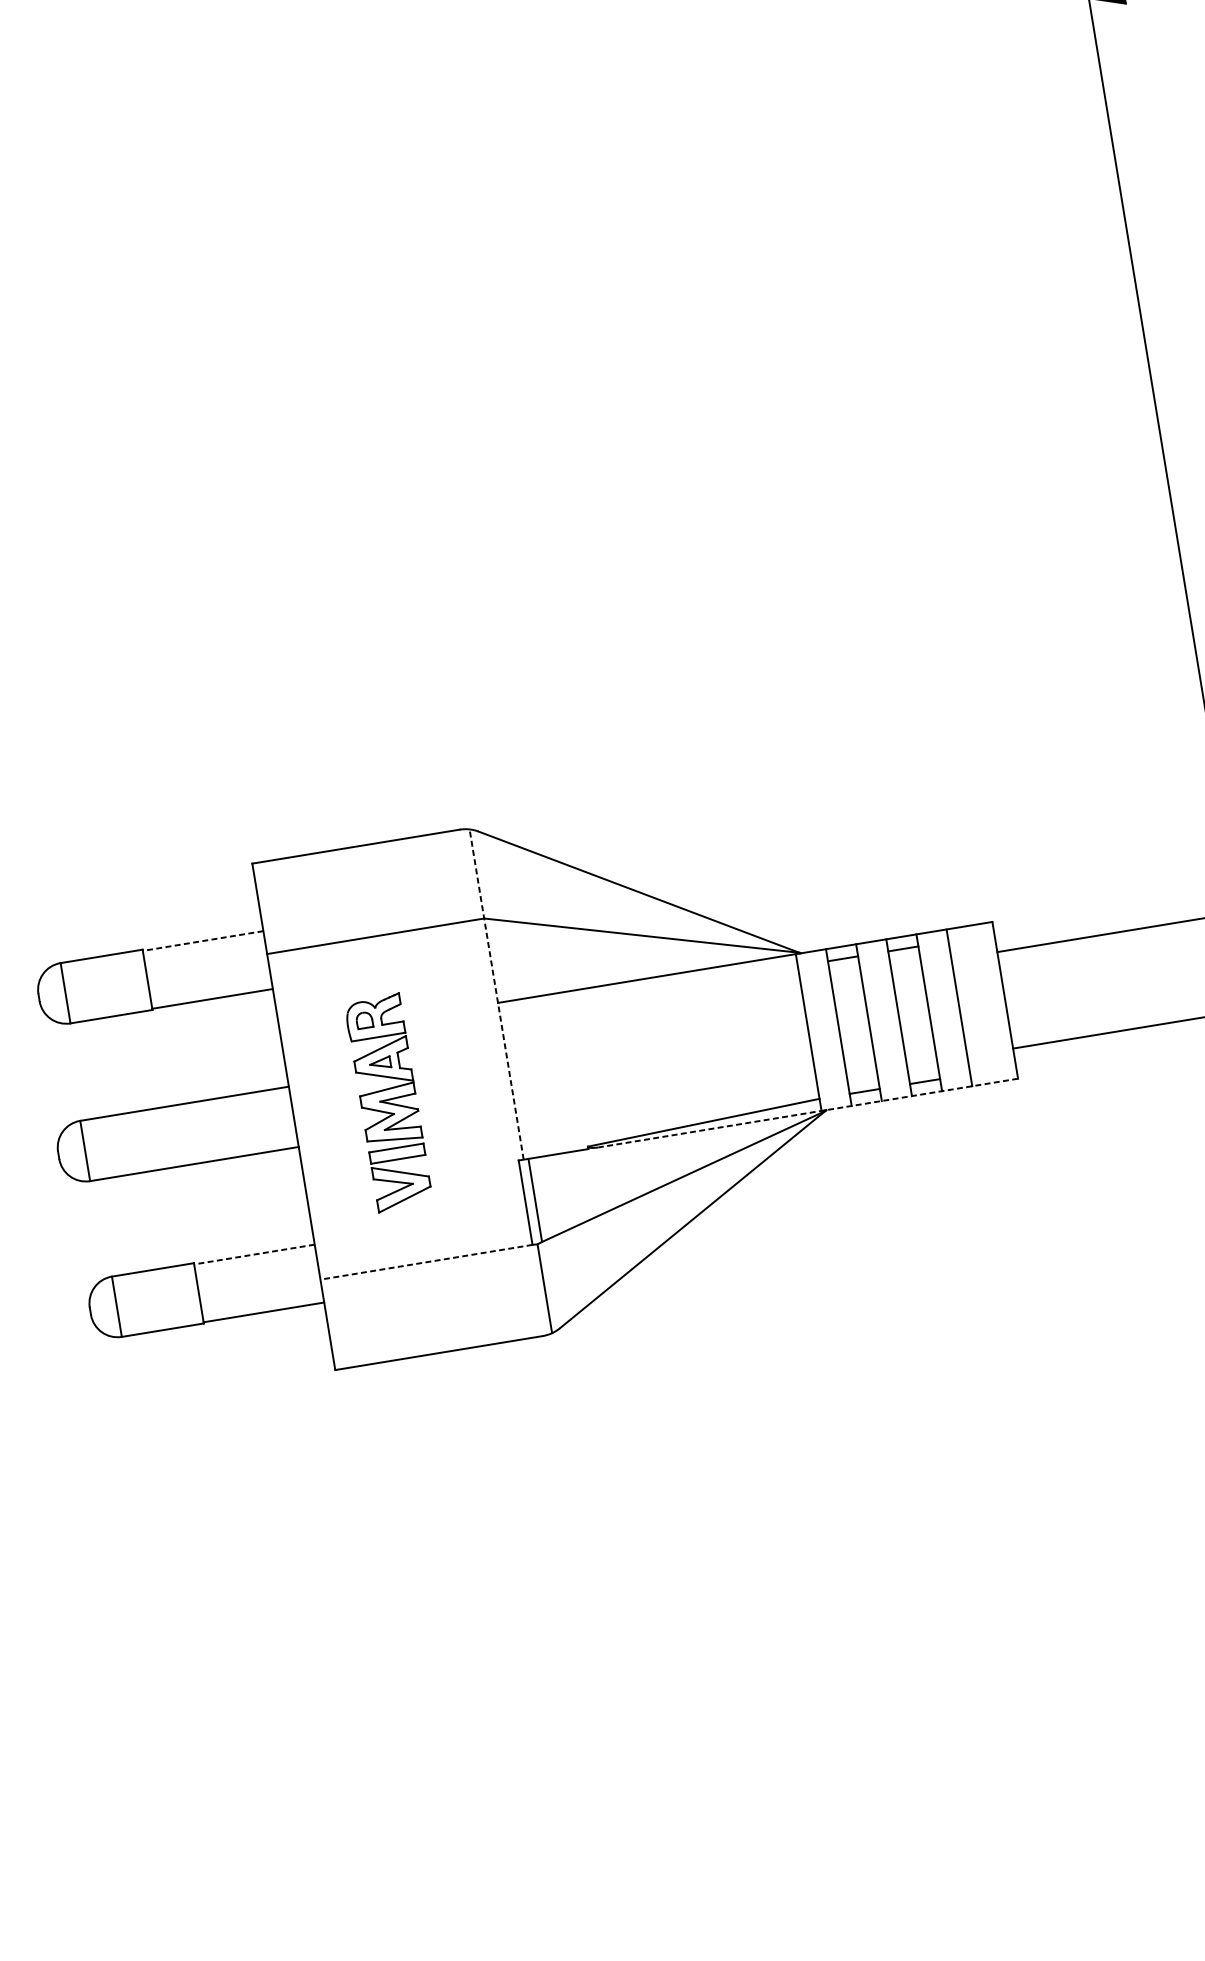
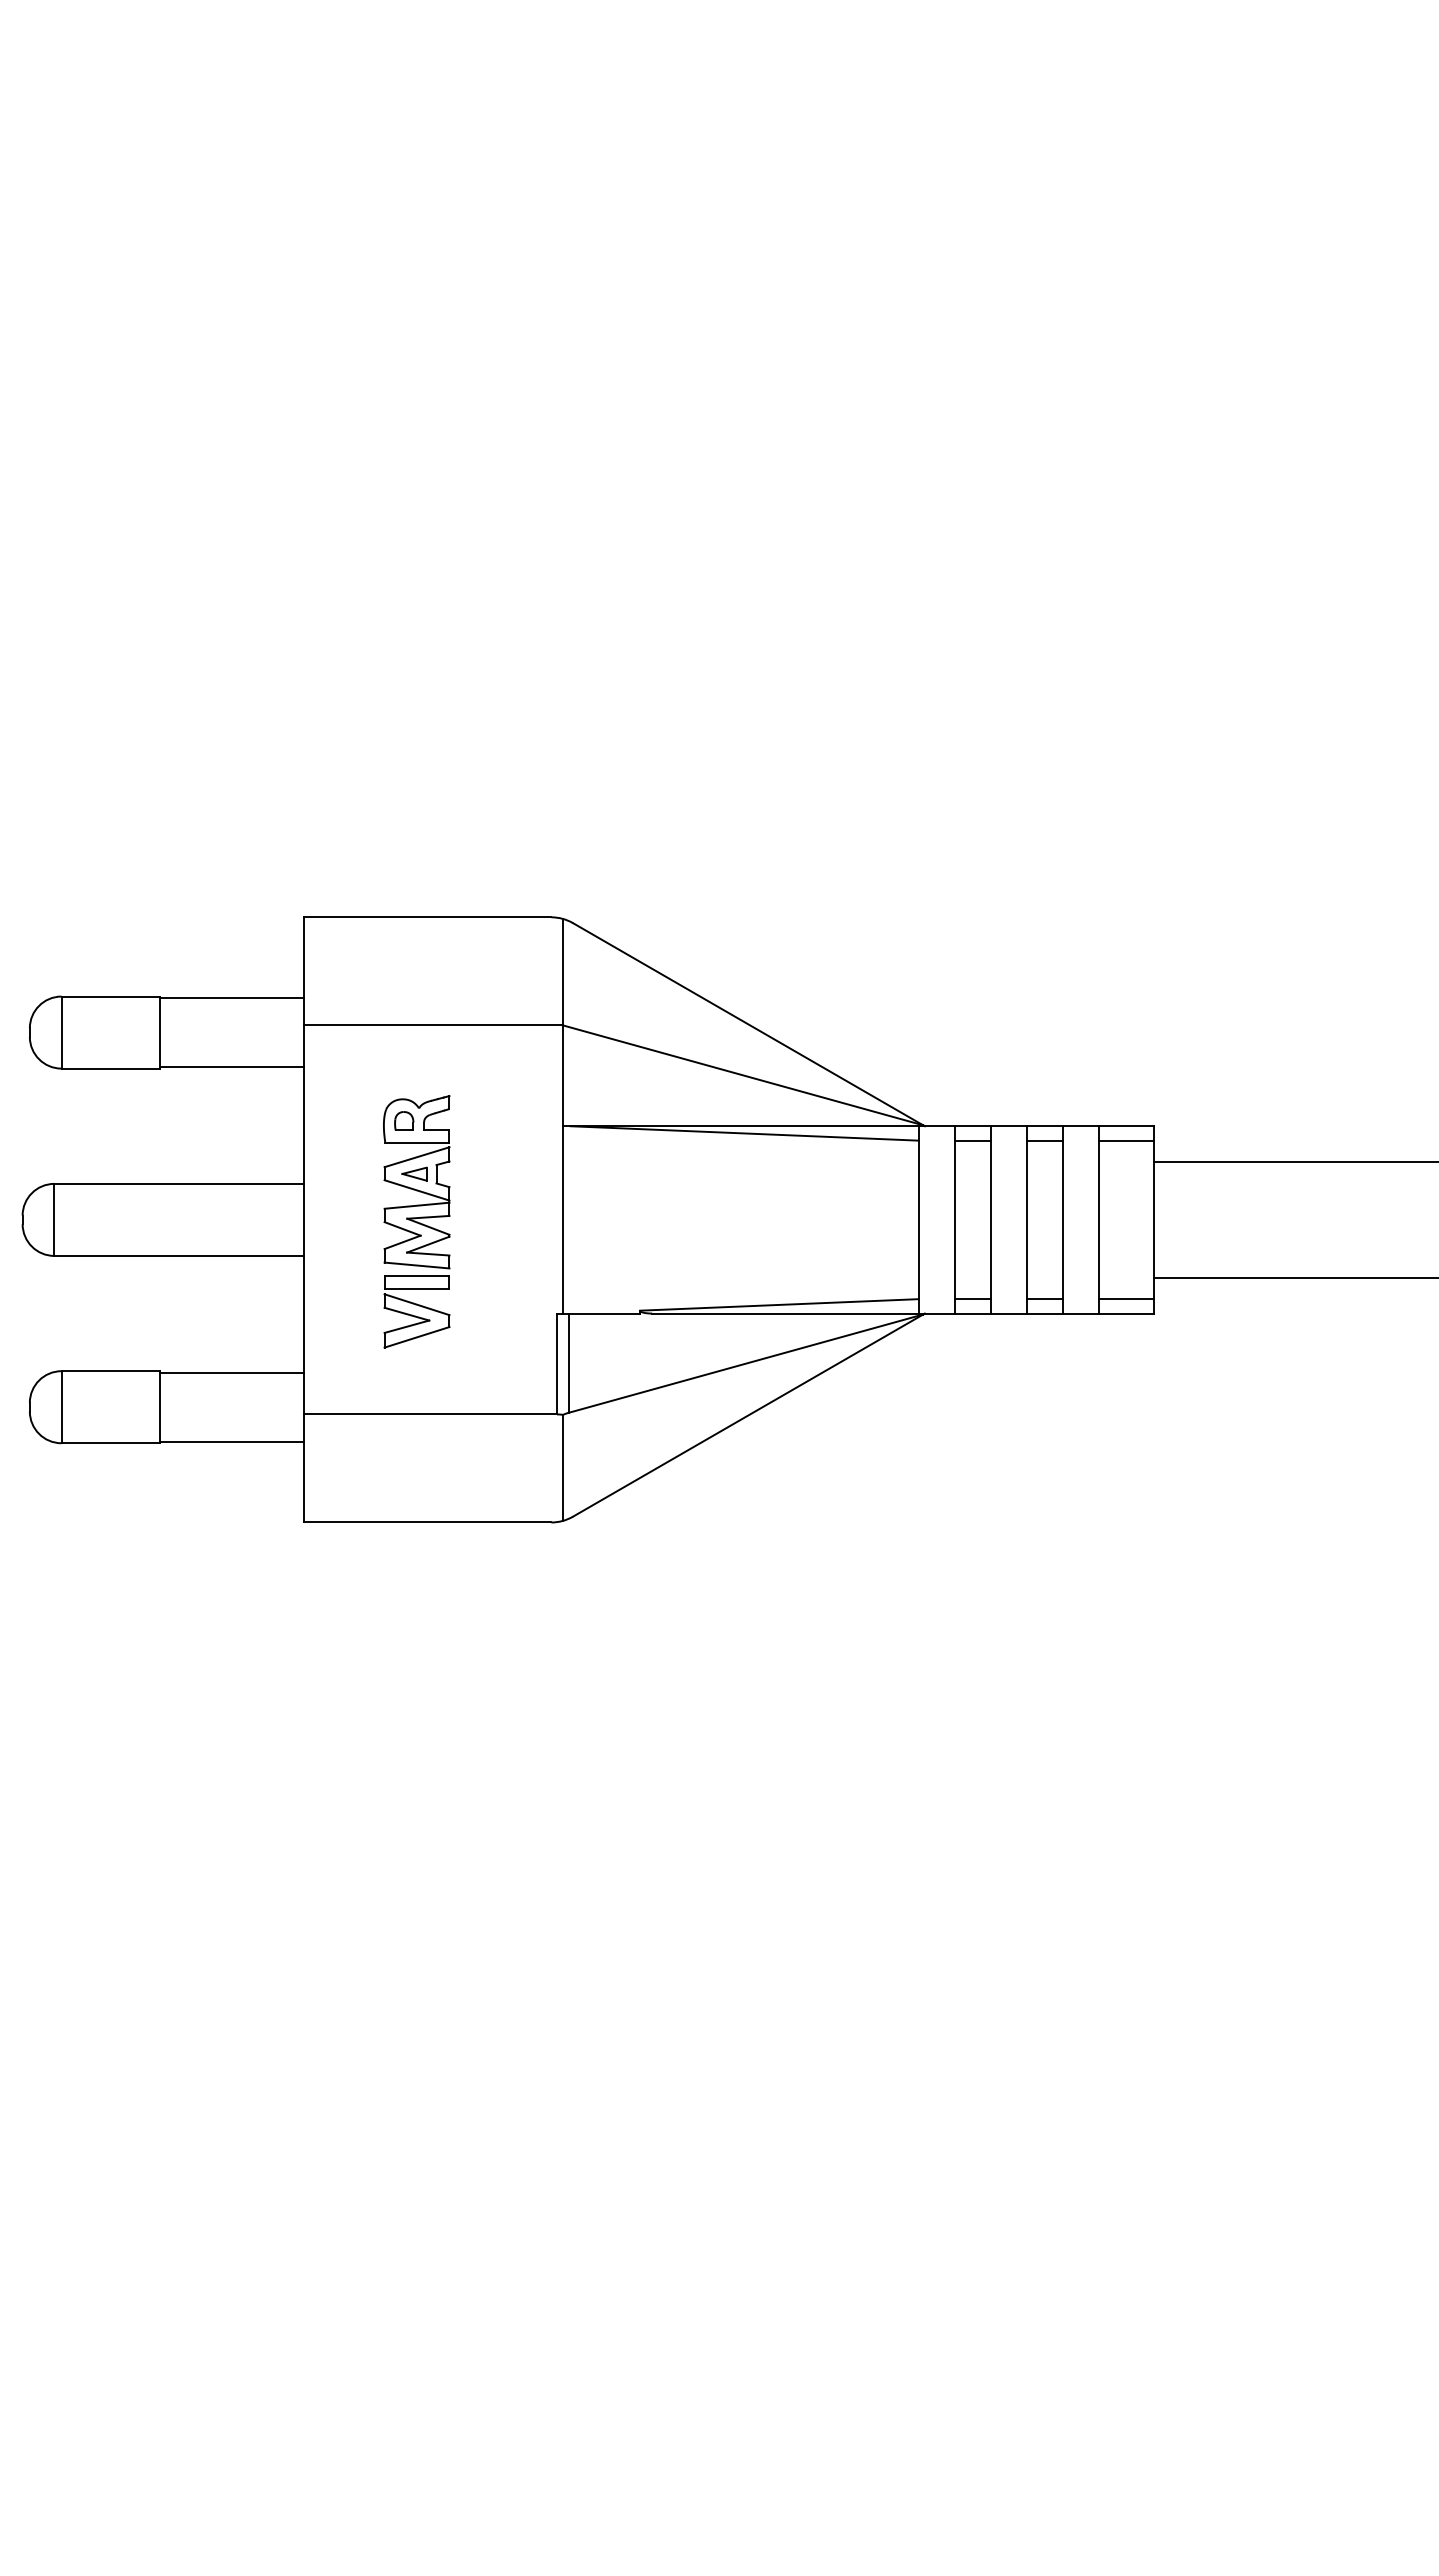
line: (970, 937) -> (1125, 1140), added
line: (203, 941) -> (231, 998), dashed -> solid
line: (650, 984) -> (744, 1133), added
line: (496, 993) -> (562, 1115), dashed -> solid
line: (992, 1070) -> (1125, 1299), added
line: (807, 1113) -> (902, 1313), dashed -> solid
line: (254, 1254) -> (231, 1372), dashed -> solid
line: (426, 1262) -> (430, 1414), dashed -> solid

